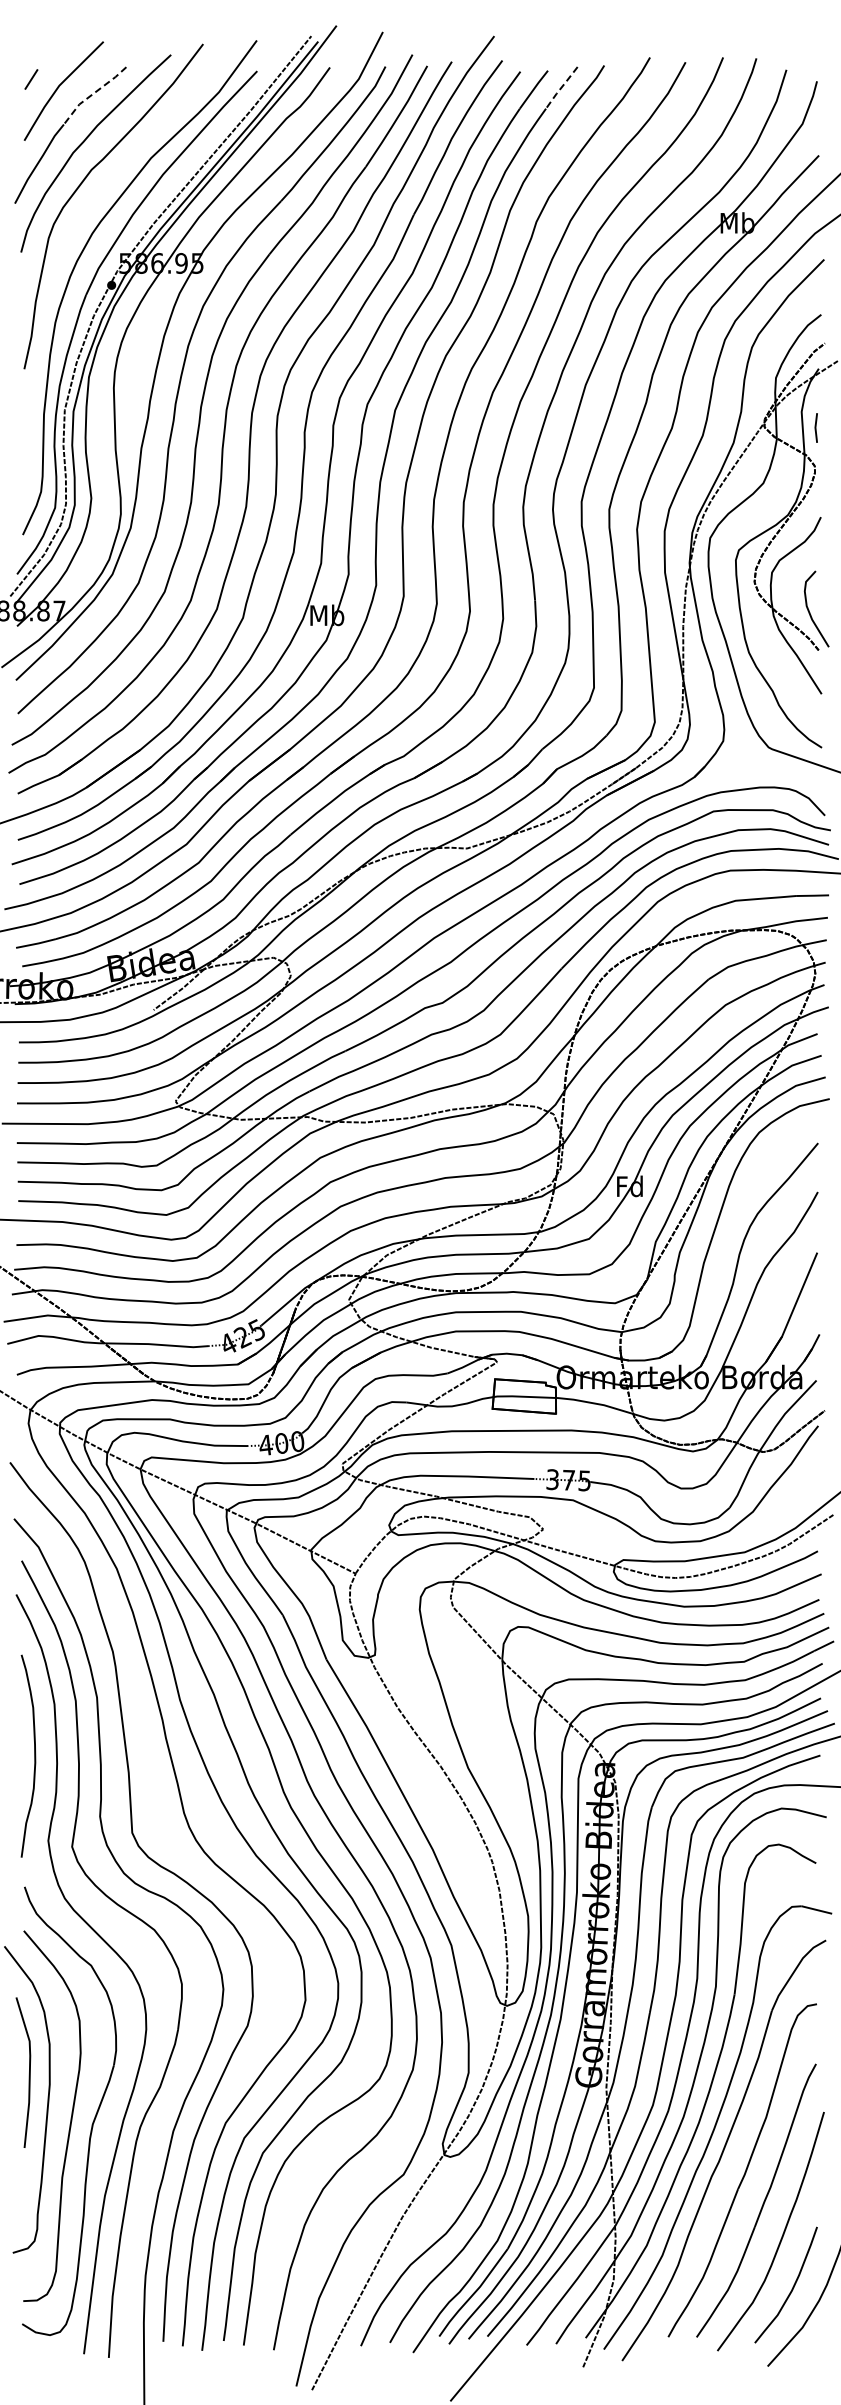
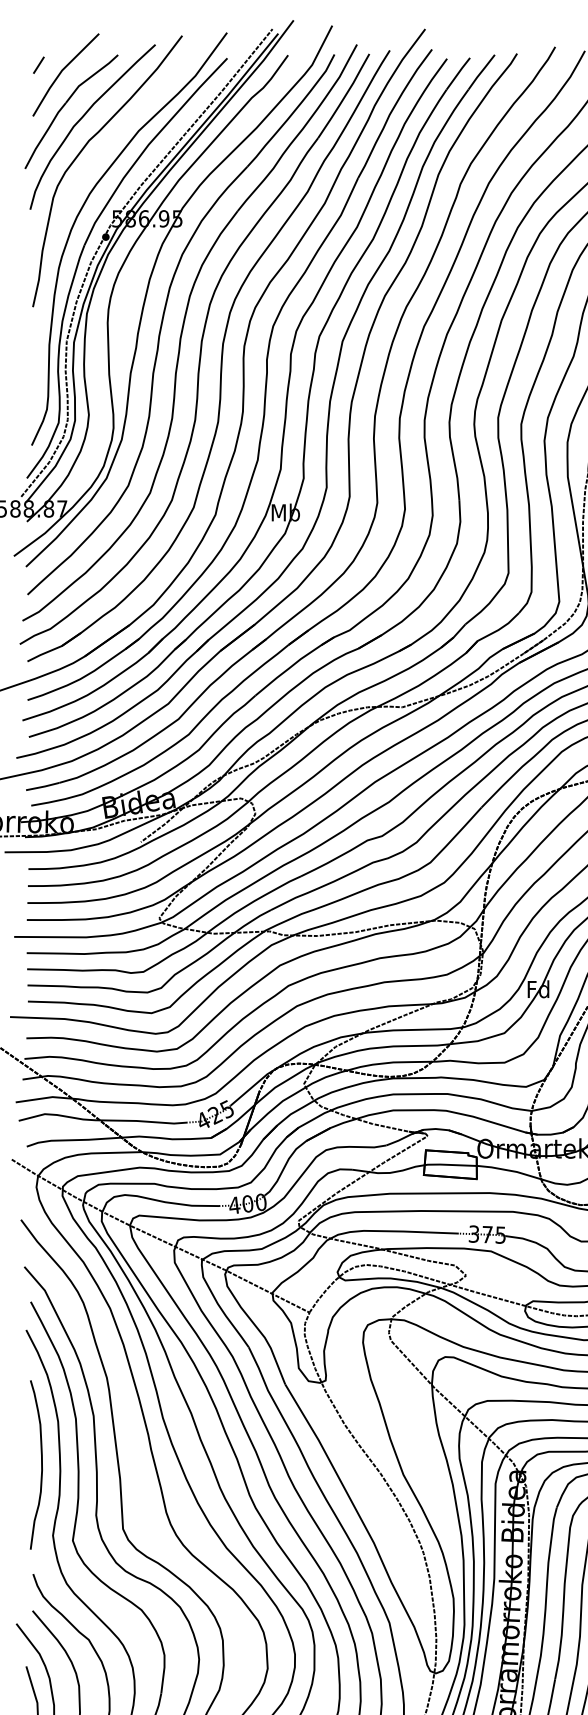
line: (561, 87) -> (481, 71), dashed -> solid
line: (92, 94) -> (89, 77), dashed -> solid

